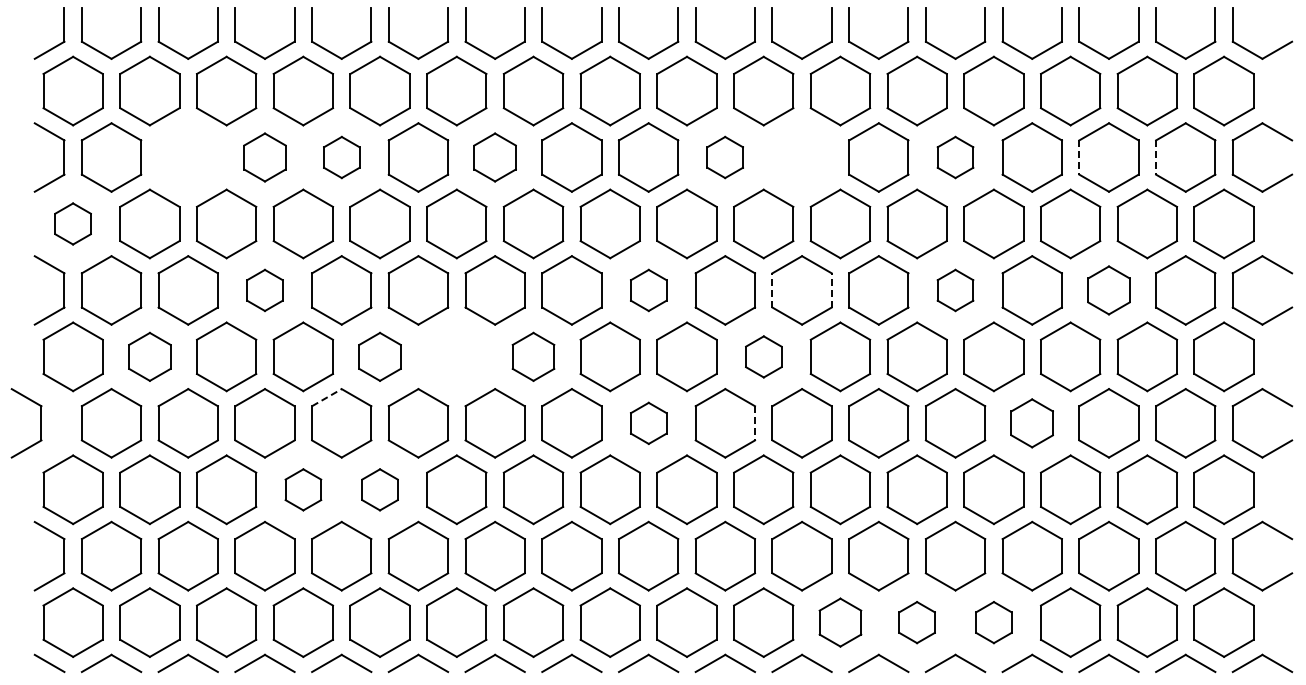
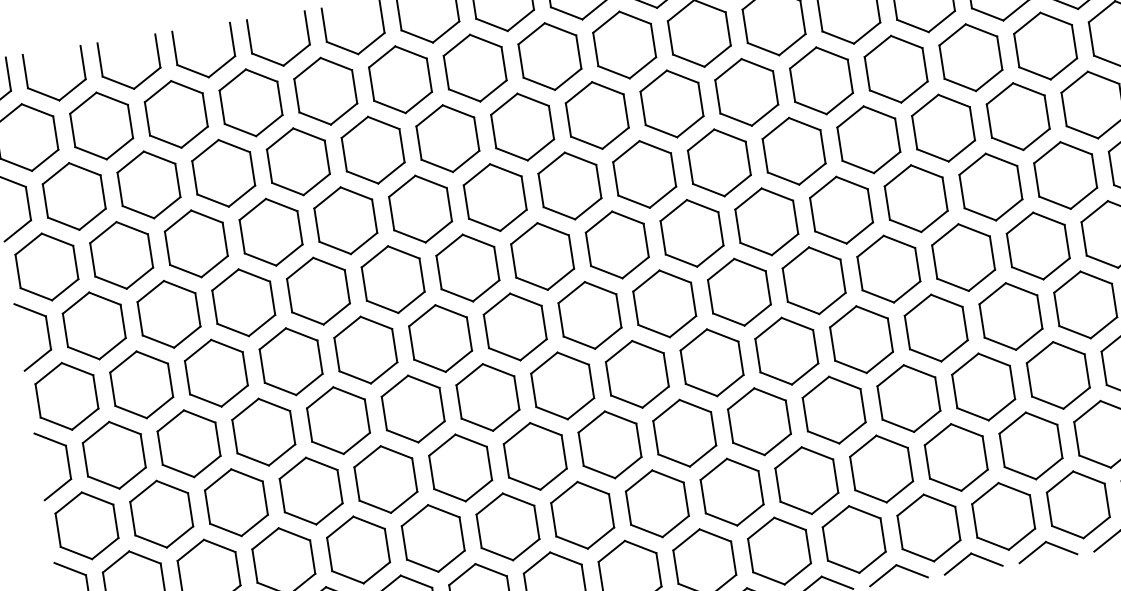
part: (187, 157) -> (148, 185), added
part: (264, 157) -> (223, 173), size x1.43
part: (341, 157) -> (298, 161), size x1.67
part: (494, 157) -> (447, 138), size x1.43
part: (724, 157) -> (671, 104), size x1.67
part: (801, 157) -> (746, 92), added
part: (955, 157) -> (896, 69), size x1.67
line: (1079, 158) -> (1017, 51), dashed -> solid
line: (1156, 158) -> (1092, 39), dashed -> solid
part: (72, 223) -> (46, 266), size x1.67
line: (772, 289) -> (737, 225), dashed -> solid
line: (831, 289) -> (795, 216), dashed -> solid
part: (264, 290) -> (243, 302), size x1.67
part: (648, 290) -> (617, 245), size x1.67
part: (955, 290) -> (916, 198), size x1.67
part: (1108, 290) -> (1065, 175), size x1.43
part: (149, 356) -> (141, 384), size x1.43
part: (379, 356) -> (365, 349), size x1.43
part: (456, 356) -> (440, 338), added
part: (533, 356) -> (515, 326), size x1.43
part: (763, 356) -> (739, 291), size x1.67
line: (327, 397) -> (320, 397), dashed -> solid
part: (40, 423) -> (67, 462), moved
part: (648, 423) -> (637, 374), size x1.67
line: (755, 423) -> (741, 358), dashed -> solid
part: (1031, 423) -> (1010, 316), size x1.43
part: (303, 489) -> (311, 490), size x1.67
part: (379, 489) -> (385, 479), size x1.67
part: (840, 622) -> (854, 539), size x1.43
part: (916, 622) -> (928, 527), size x1.67
part: (993, 622) -> (1003, 516), size x1.67

